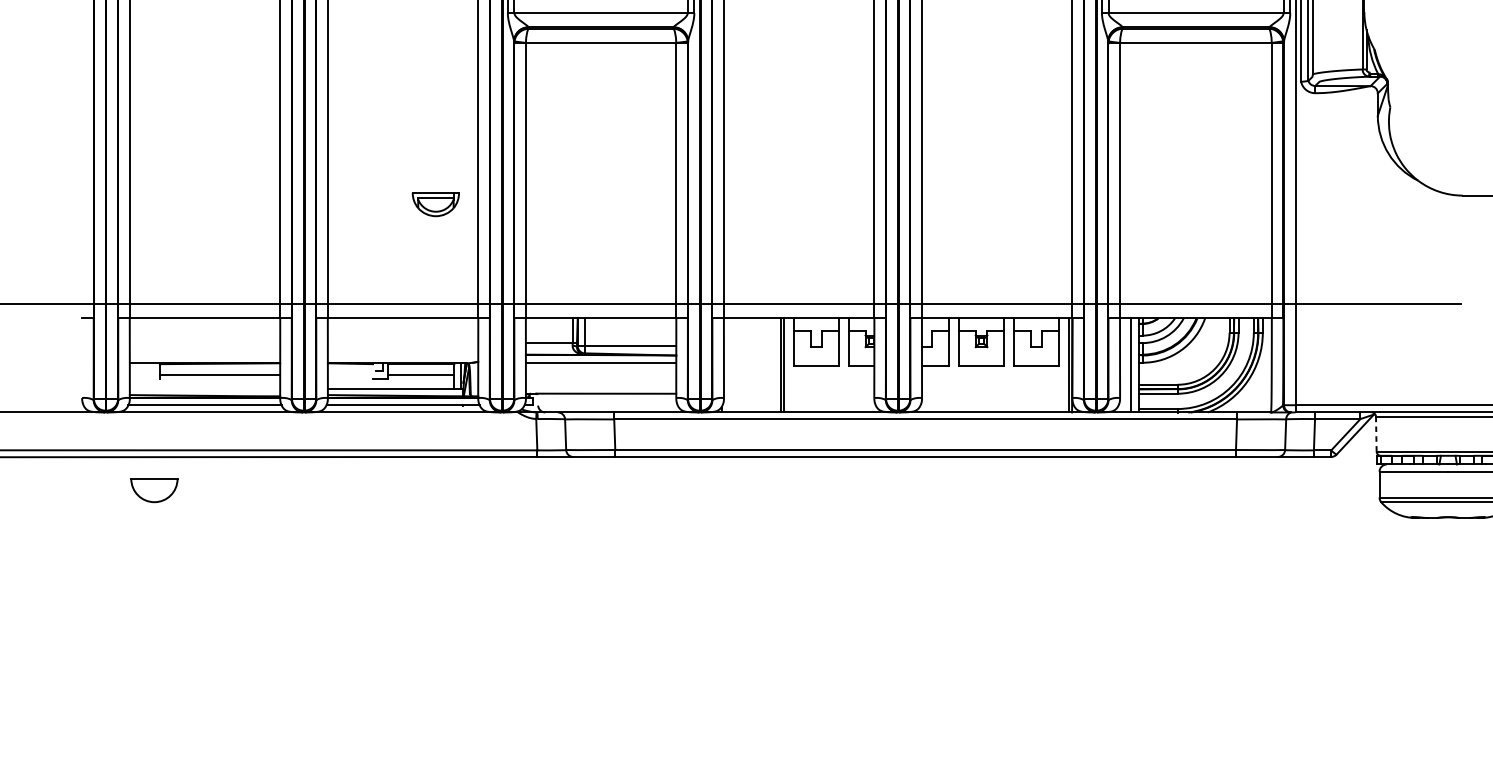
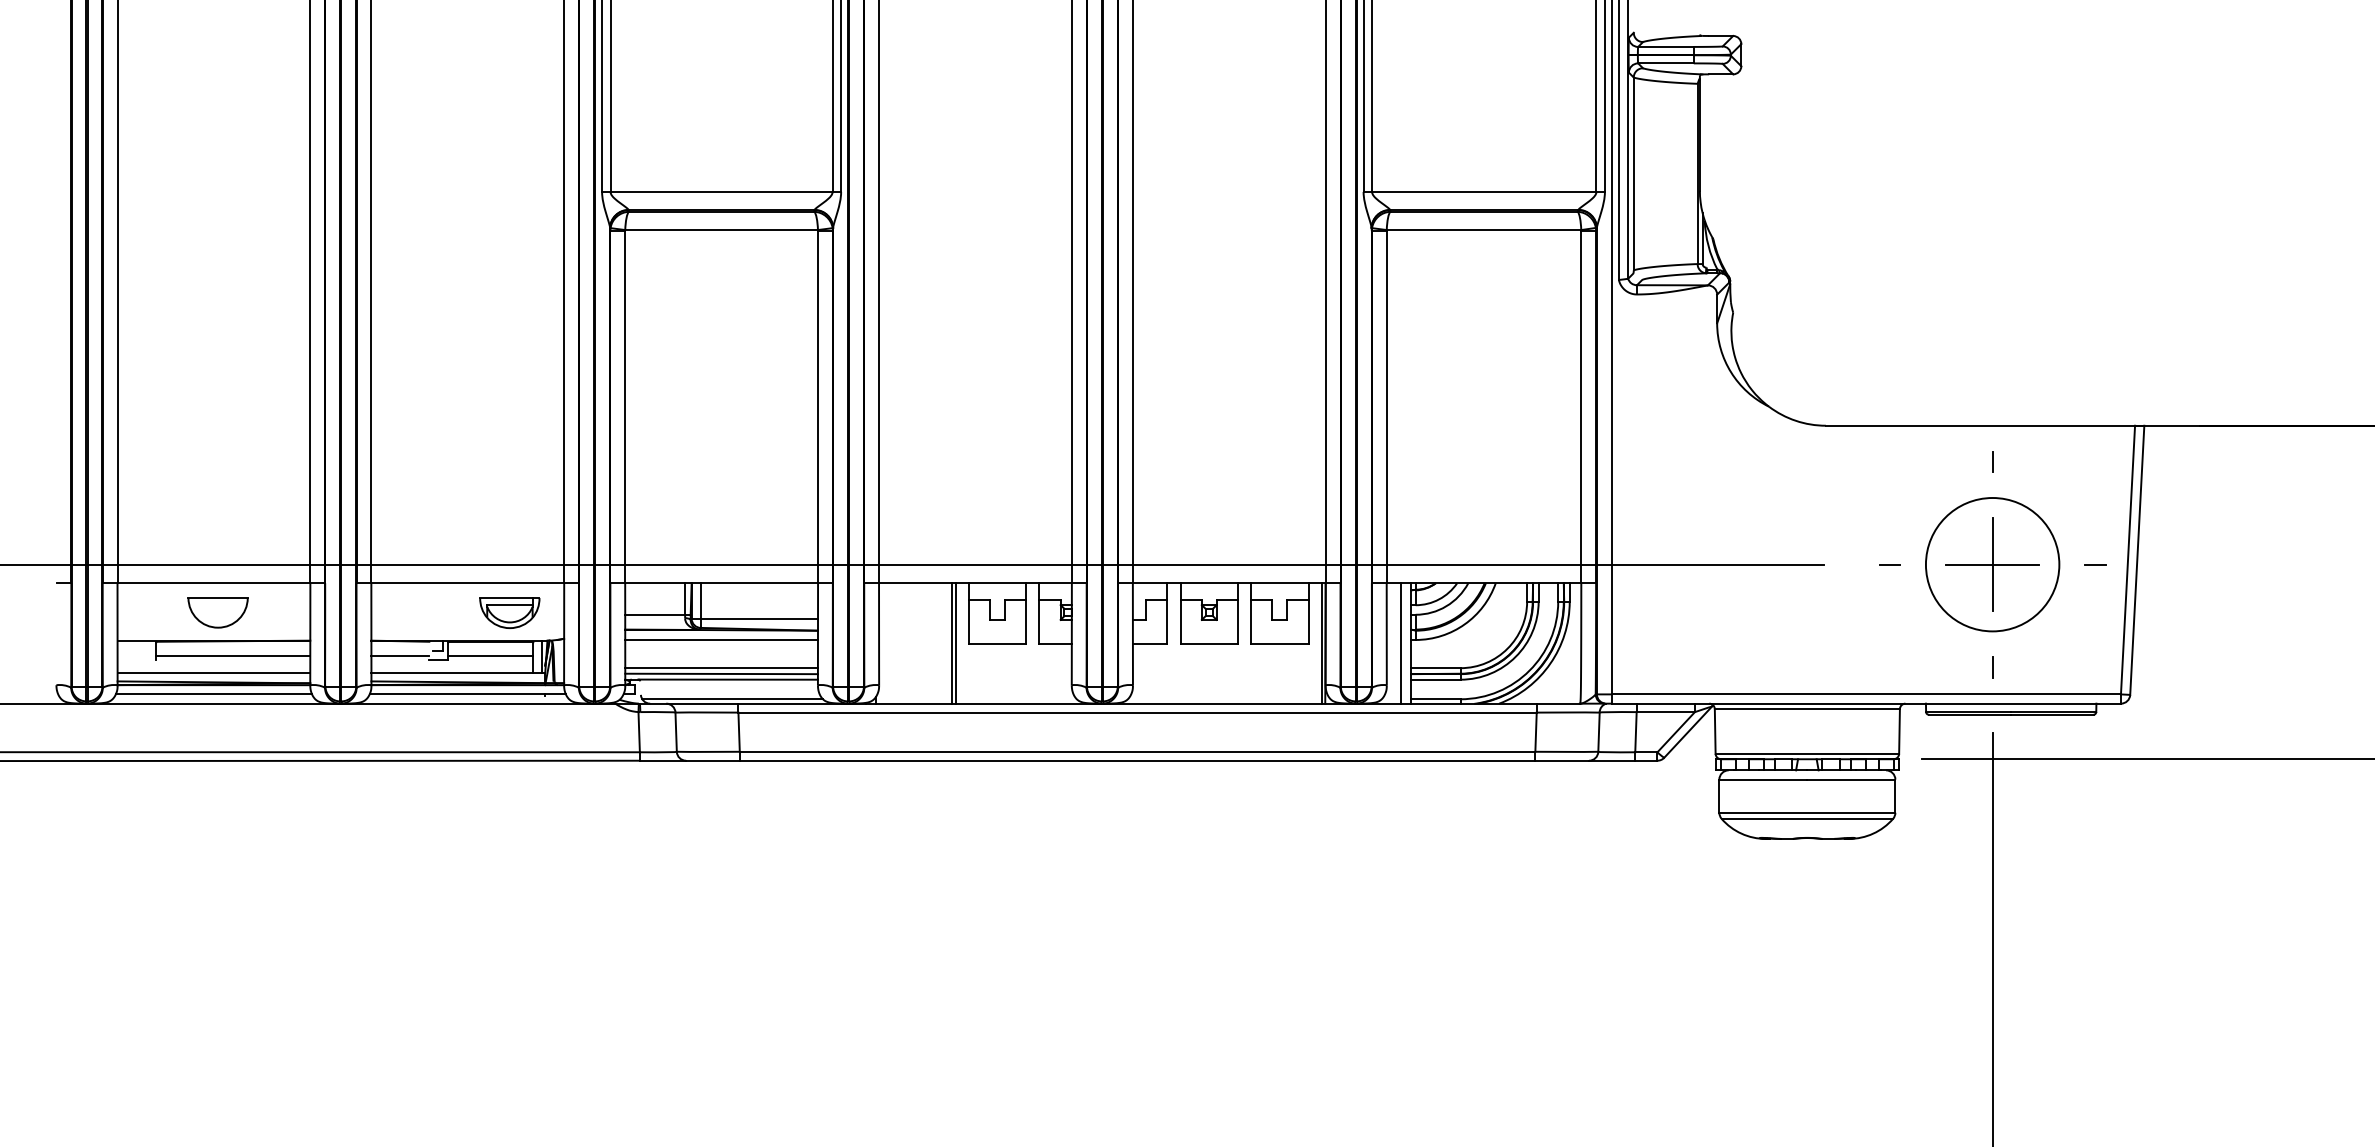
part: (435, 204) -> (509, 612), moved
line: (350, 374) -> (400, 655), added
line: (601, 385) -> (721, 668), added
line: (204, 388) -> (213, 673), added
line: (601, 388) -> (721, 673), added
line: (609, 409) -> (732, 699), added
line: (1376, 434) -> (1715, 731), dashed -> solid
part: (153, 490) -> (217, 612), moved

